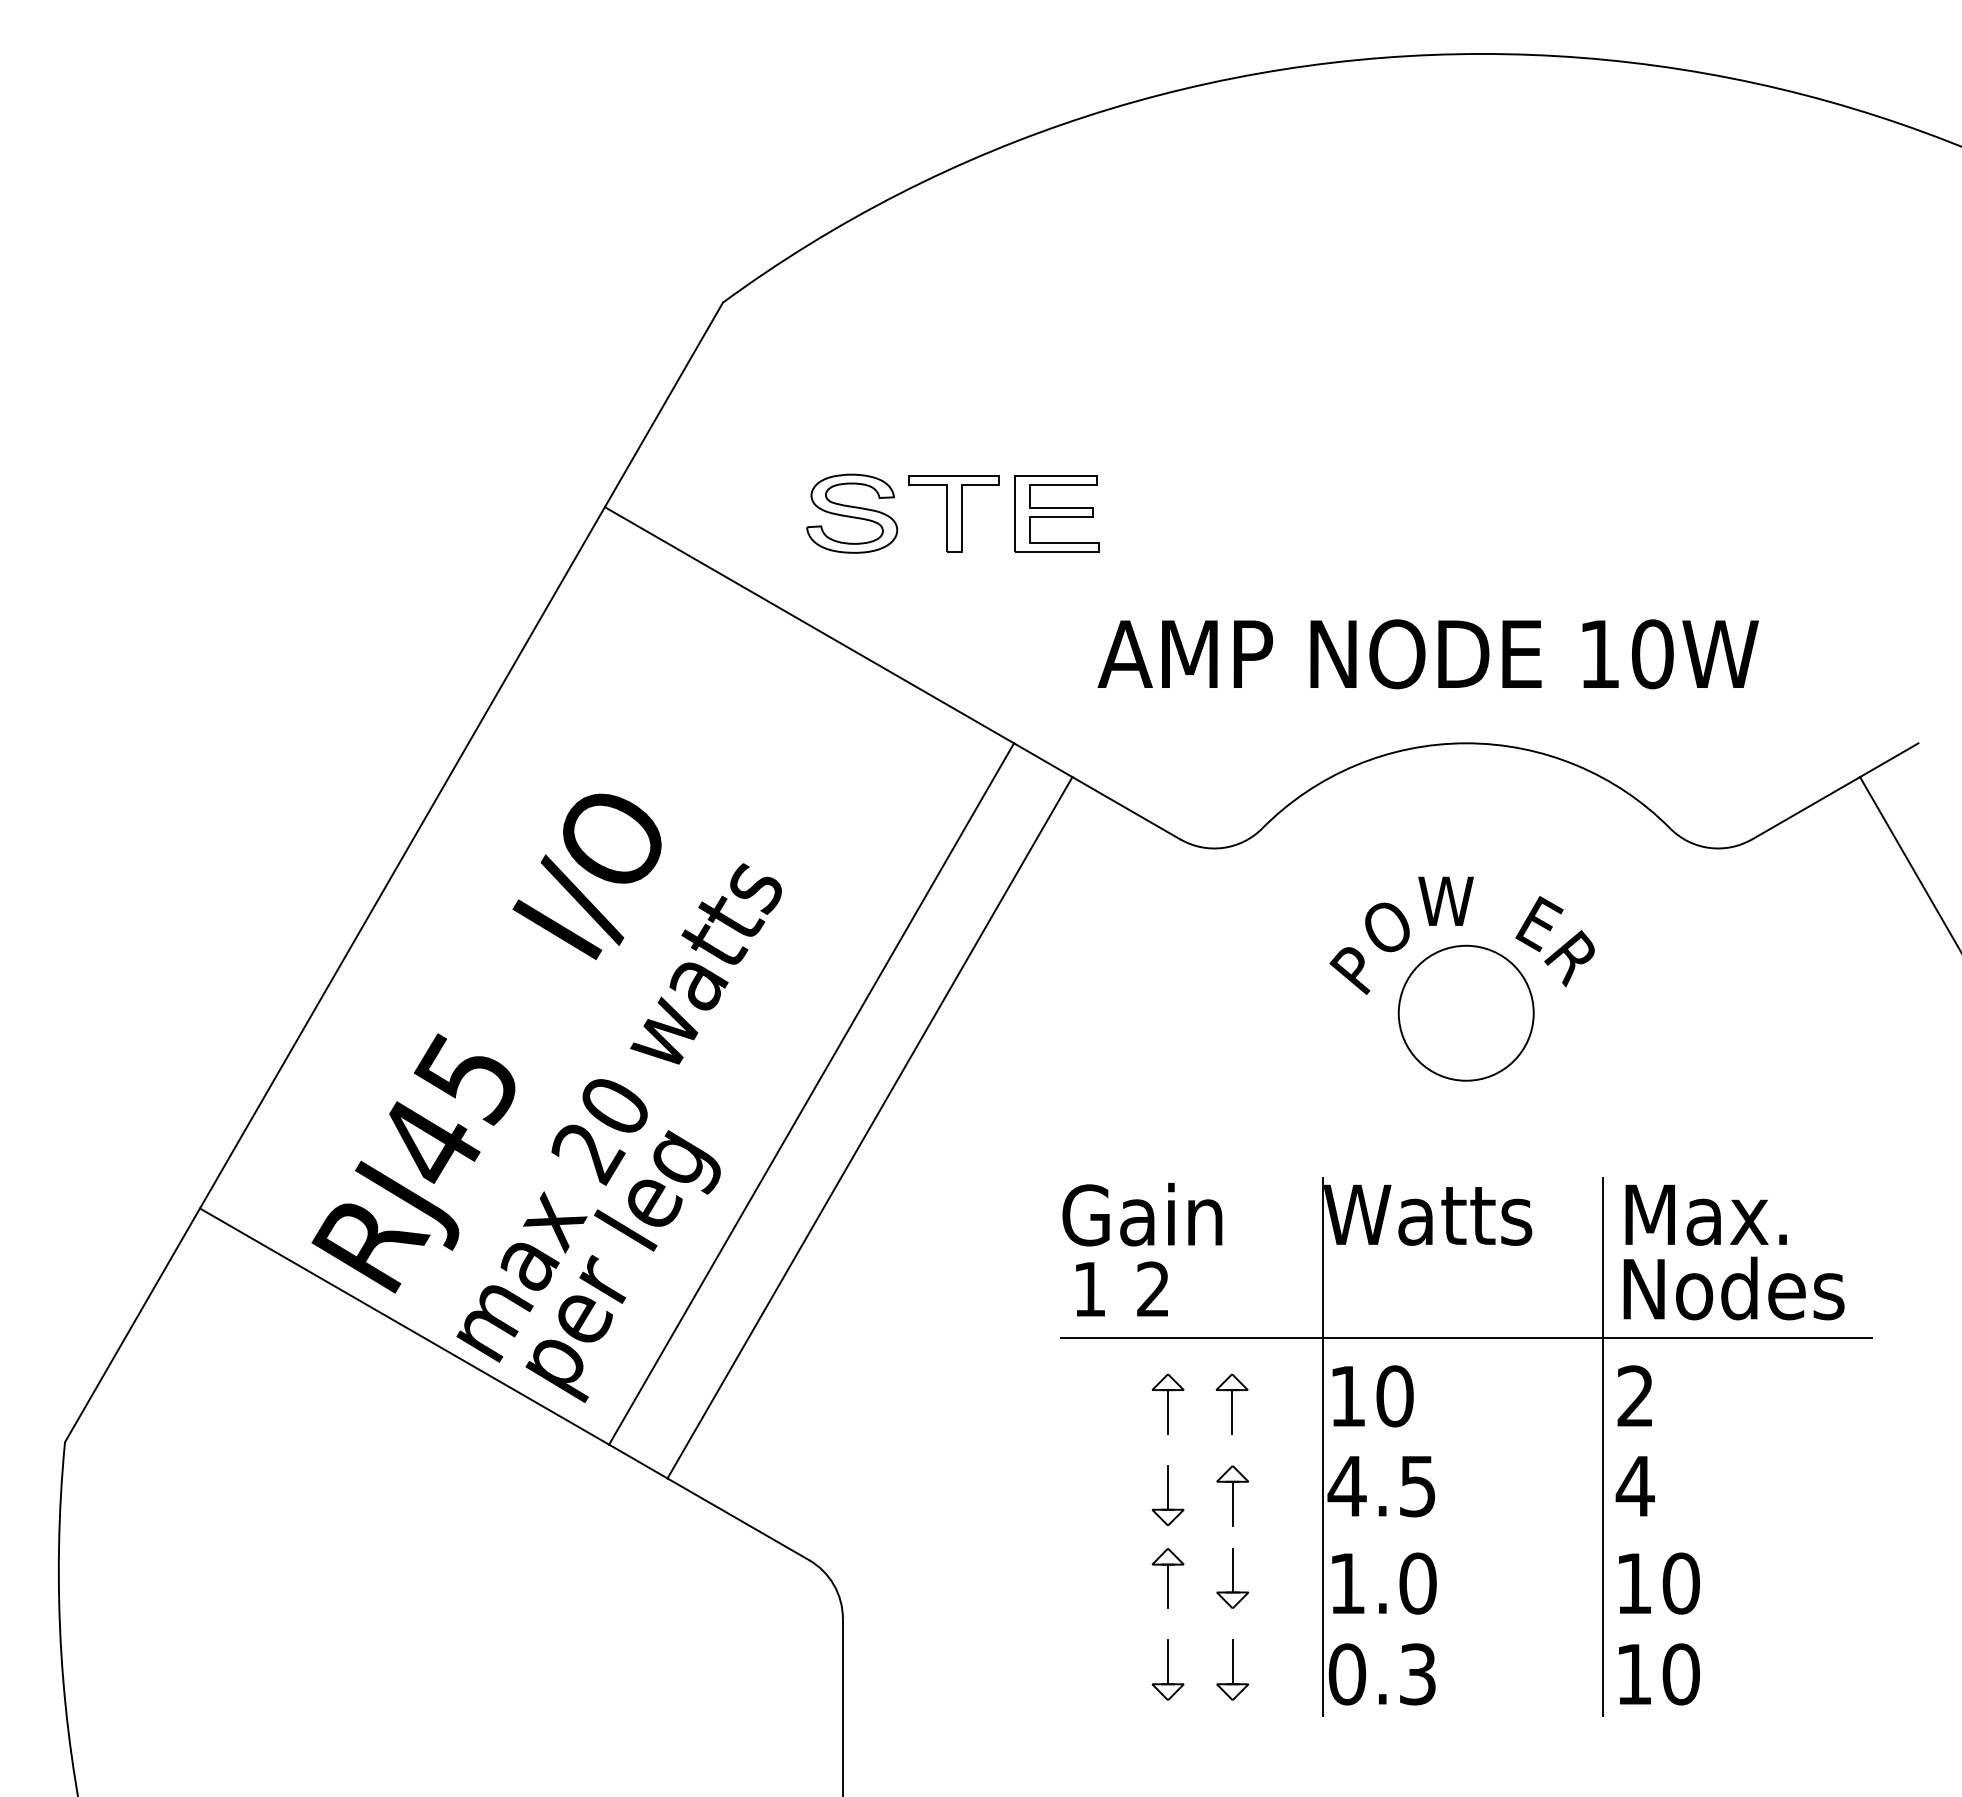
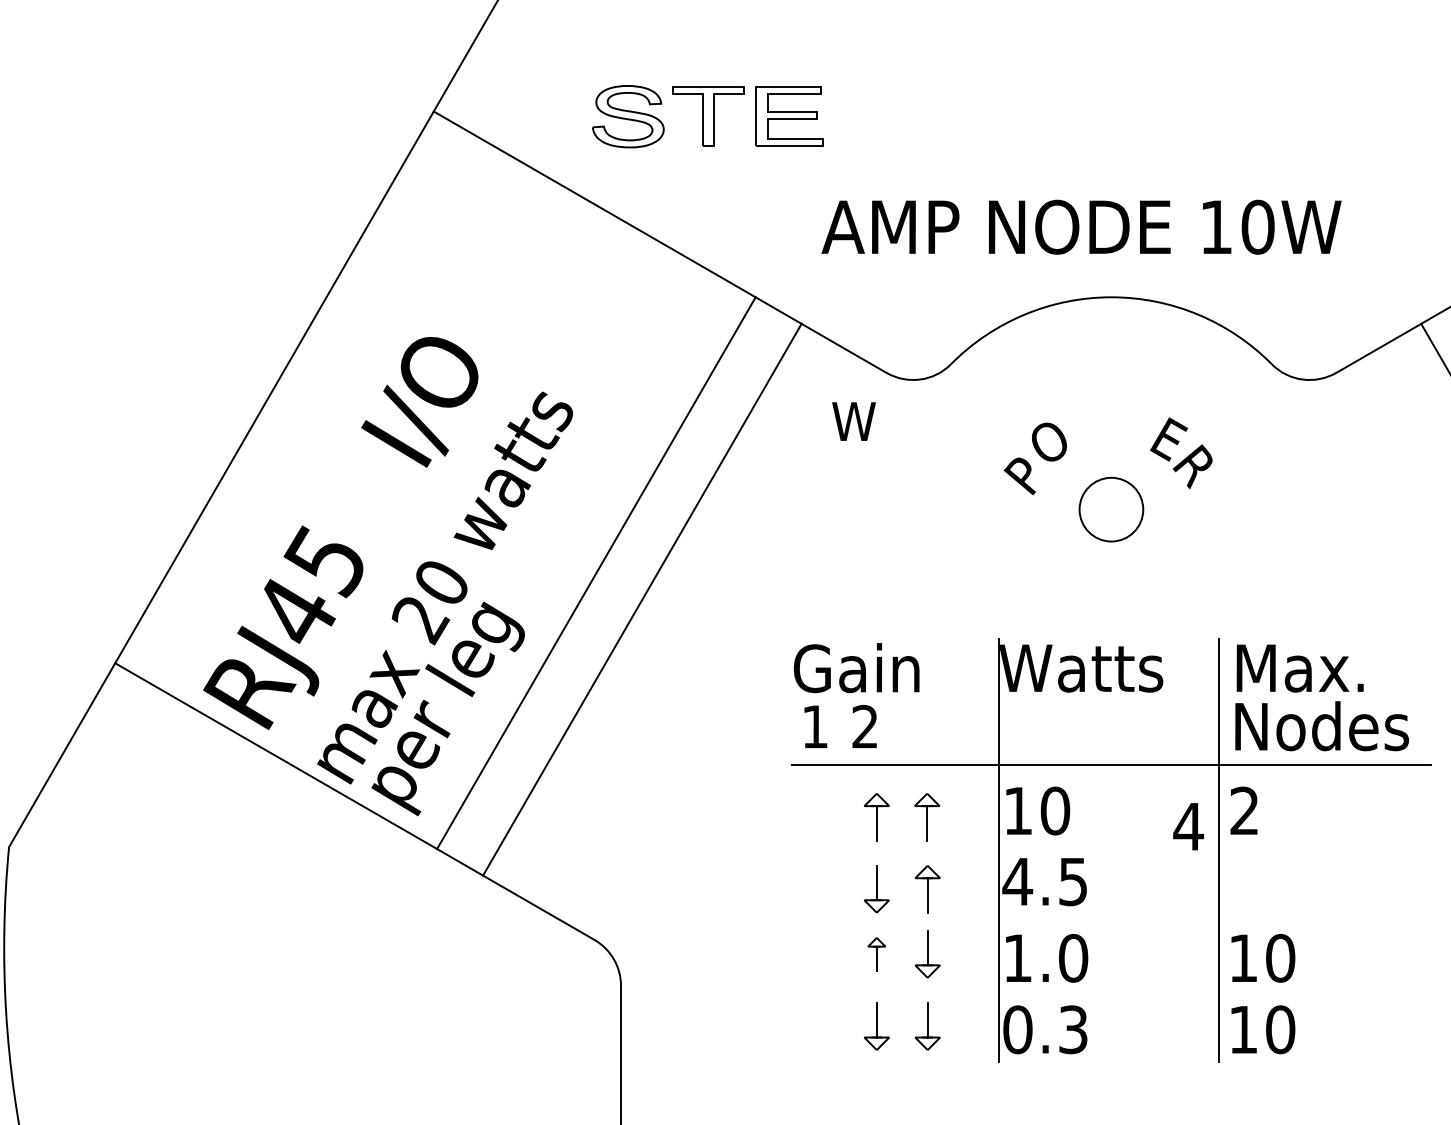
text: (1445, 900) -> (853, 420), moved
circle: (1465, 1012) -> (1110, 509), size x0.6
text: (1634, 1486) -> (1187, 826), moved
part: (1167, 1578) -> (876, 954), size x0.7

